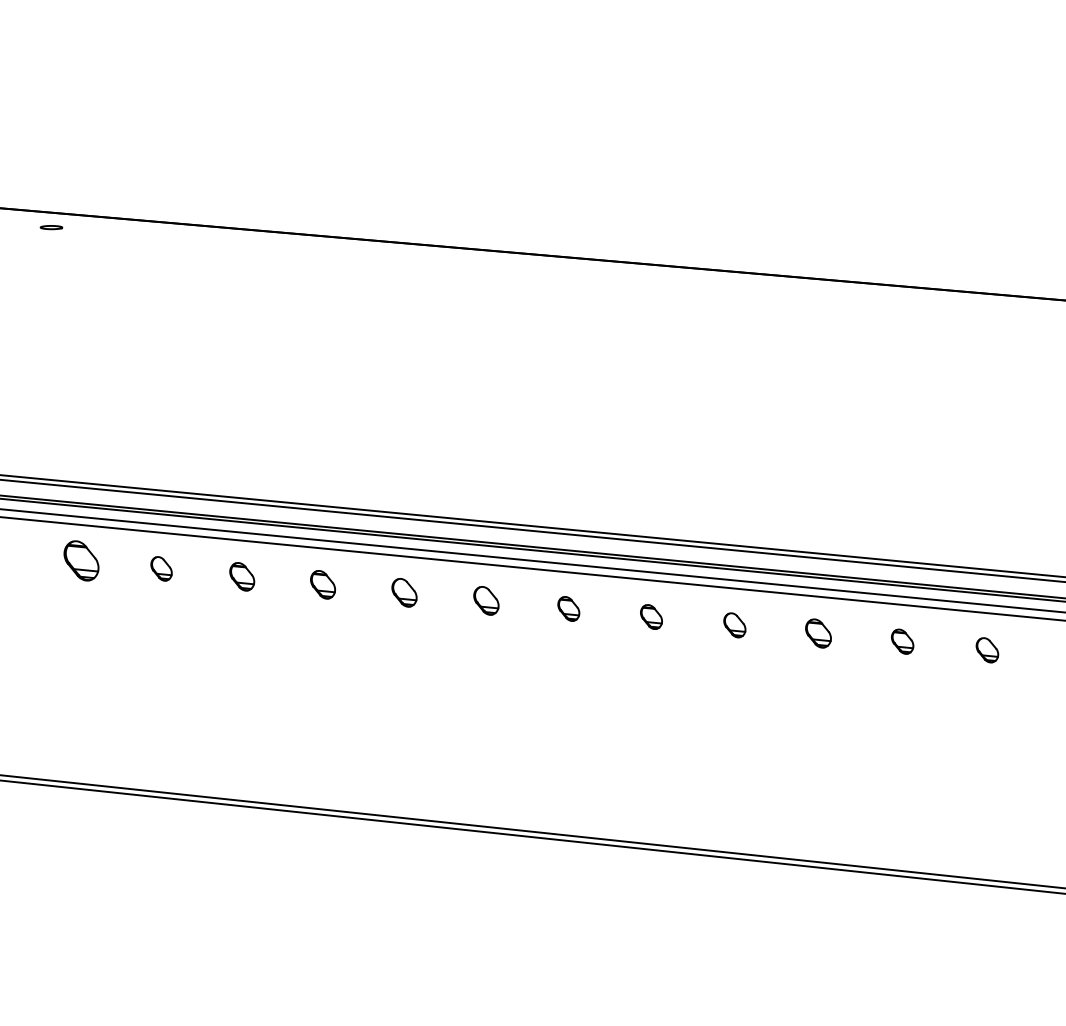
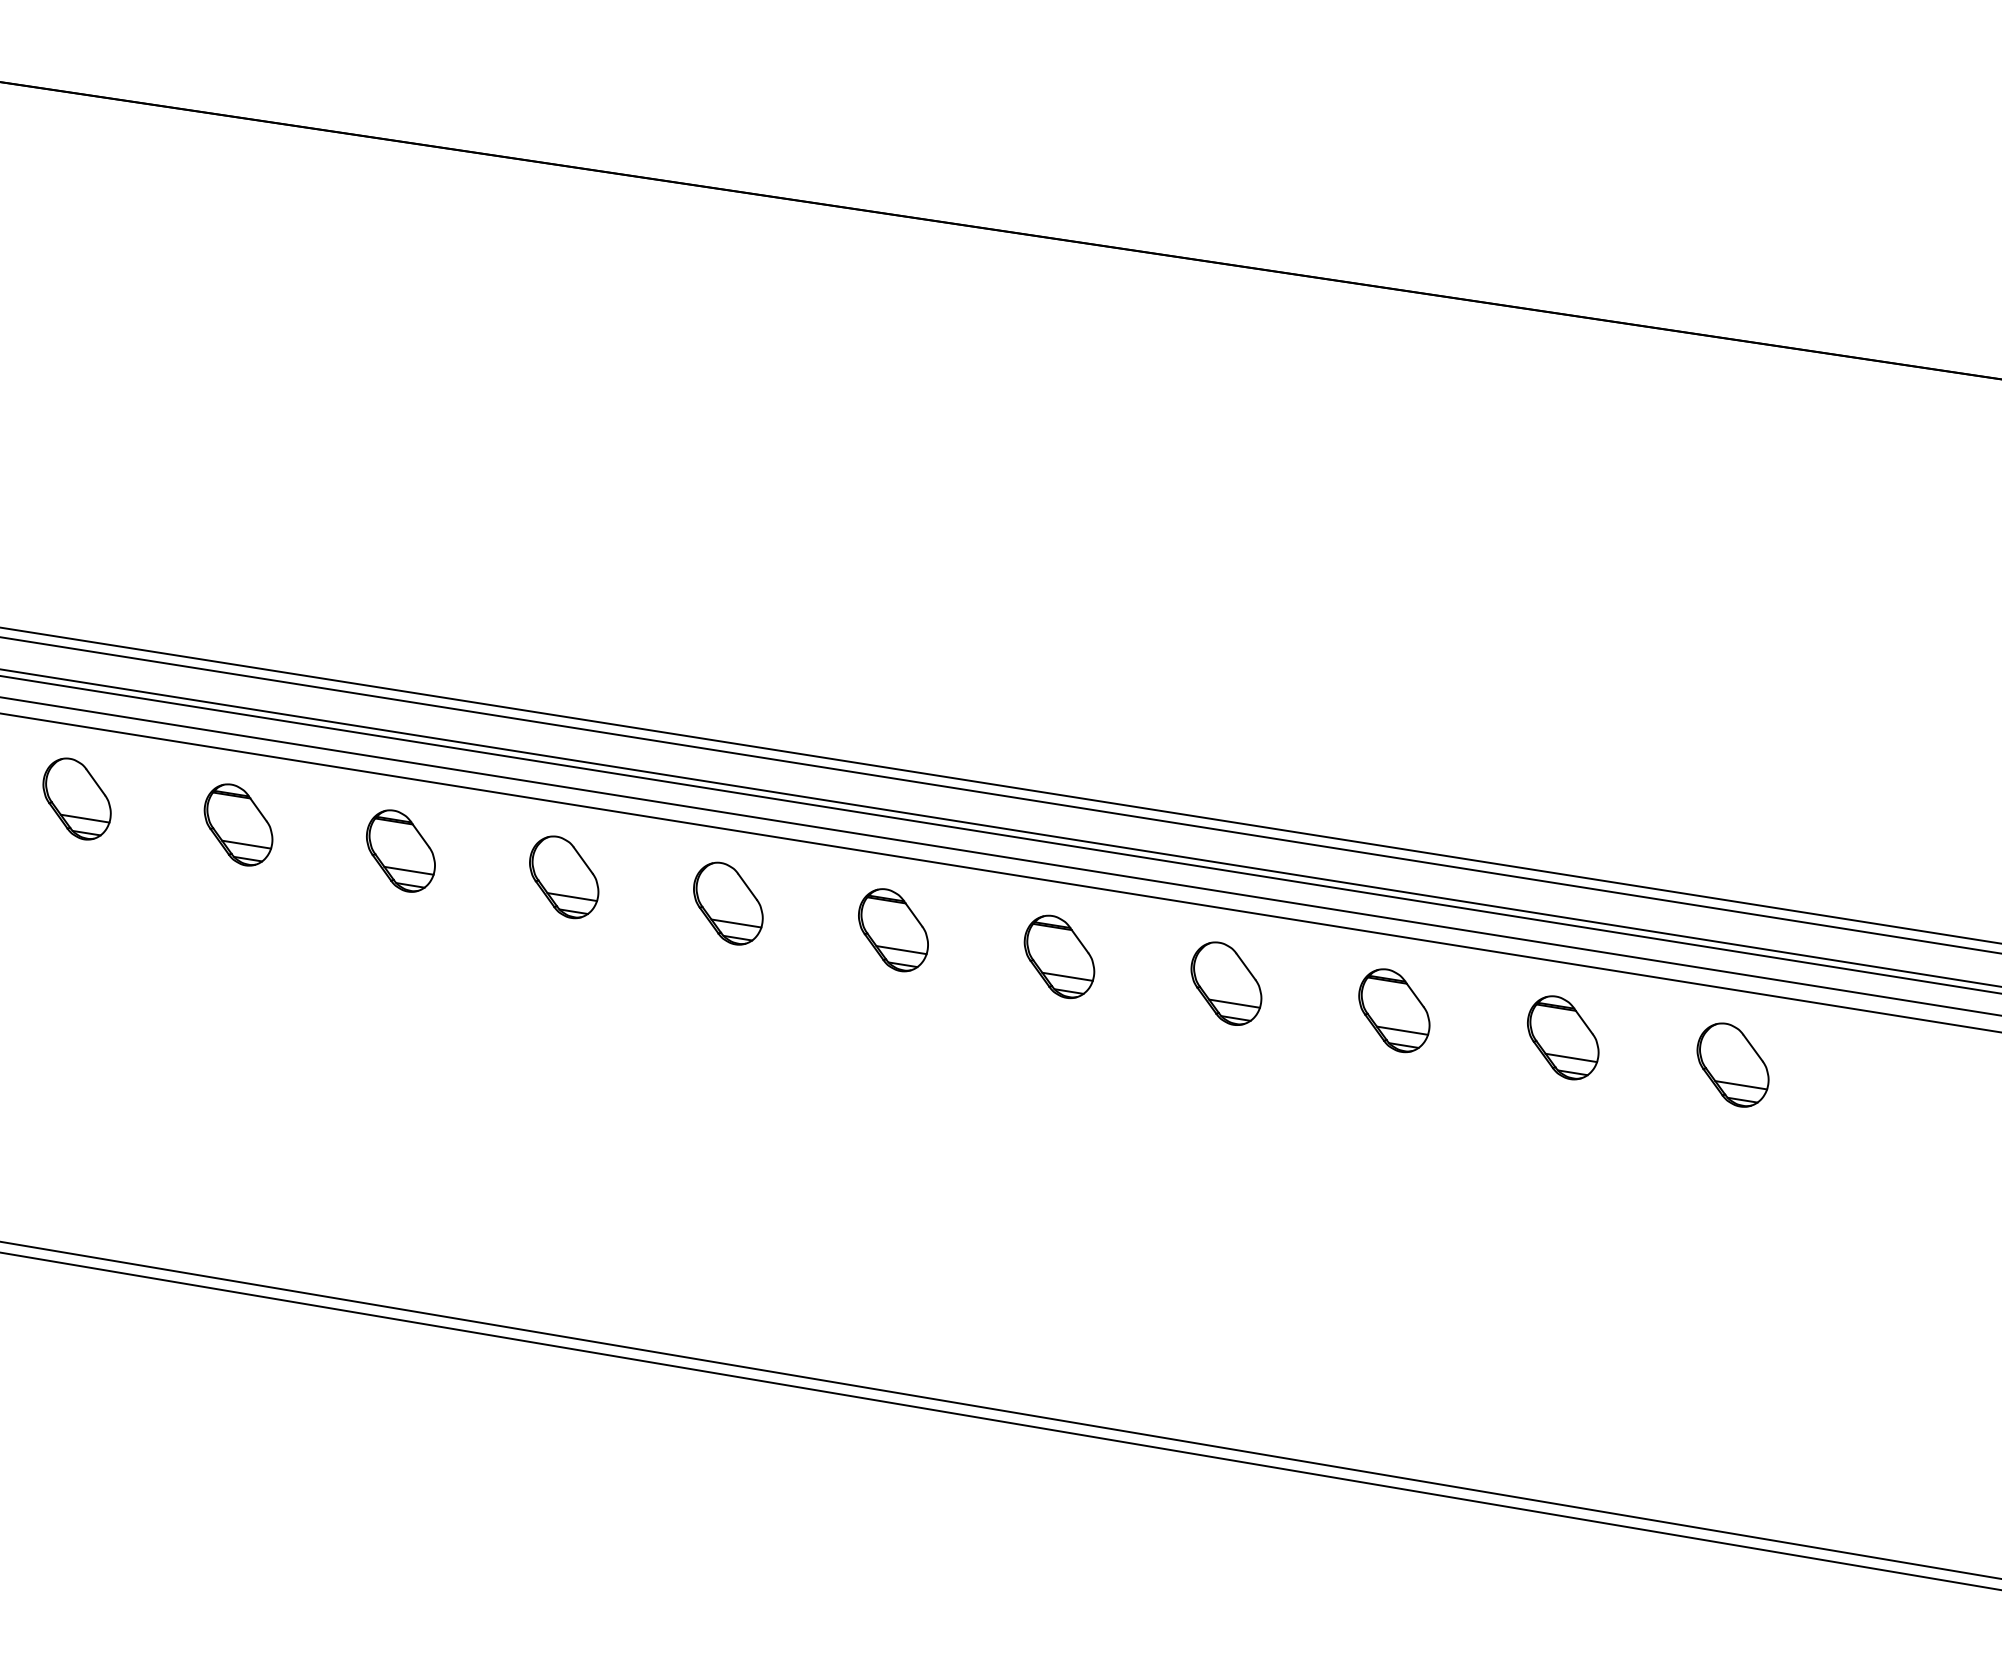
part: (161, 568) -> (76, 798), size x1.67
part: (242, 576) -> (239, 824), size x1.43
part: (322, 584) -> (399, 850), size x1.43
part: (404, 592) -> (564, 876), size x1.43
part: (486, 600) -> (728, 903), size x1.43
part: (568, 608) -> (893, 929), size x1.67
part: (651, 616) -> (1059, 955), size x1.67
part: (734, 625) -> (1225, 984), size x1.67
part: (818, 633) -> (1394, 1010), size x1.43
part: (902, 641) -> (1562, 1037), size x1.67
part: (987, 650) -> (1733, 1065), size x1.67

